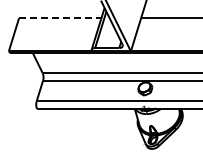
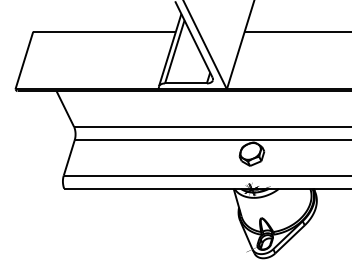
line: (60, 18) -> (104, 32), dashed -> solid

